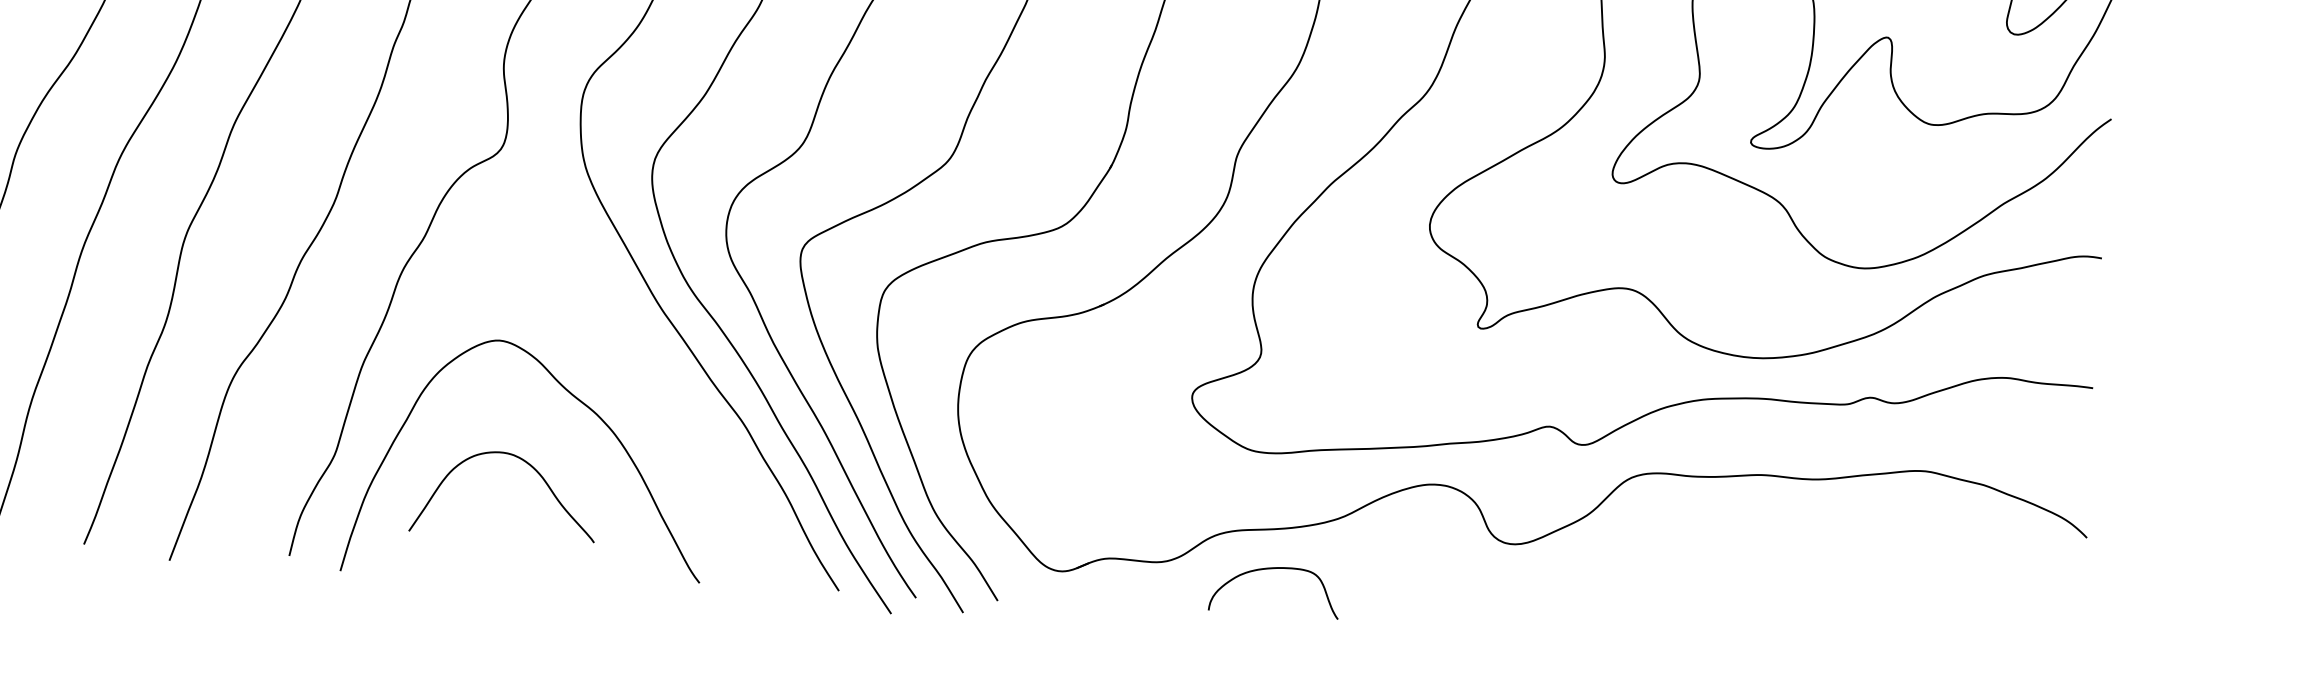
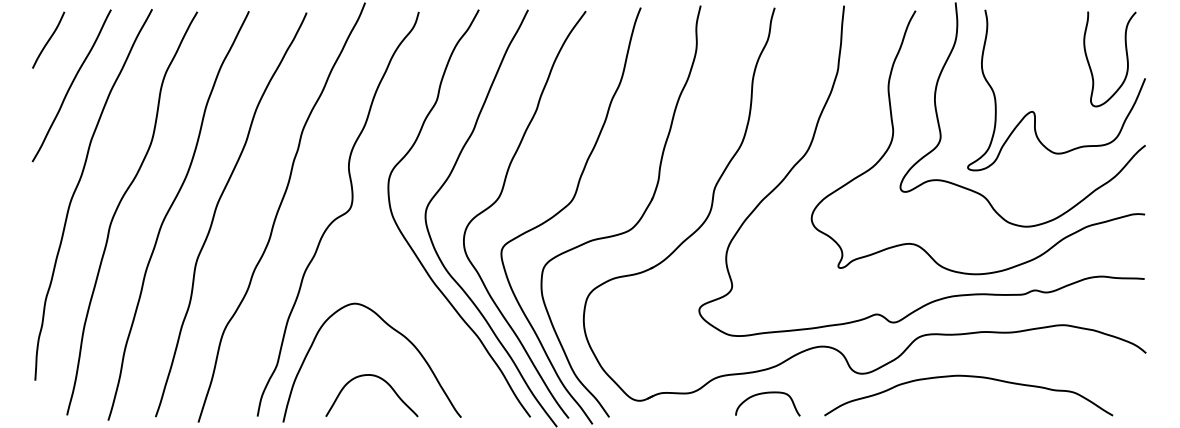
curve: (523, 462) -> (380, 379), moved
curve: (1726, 564) -> (968, 377), added
curve: (1266, 571) -> (763, 394), moved

